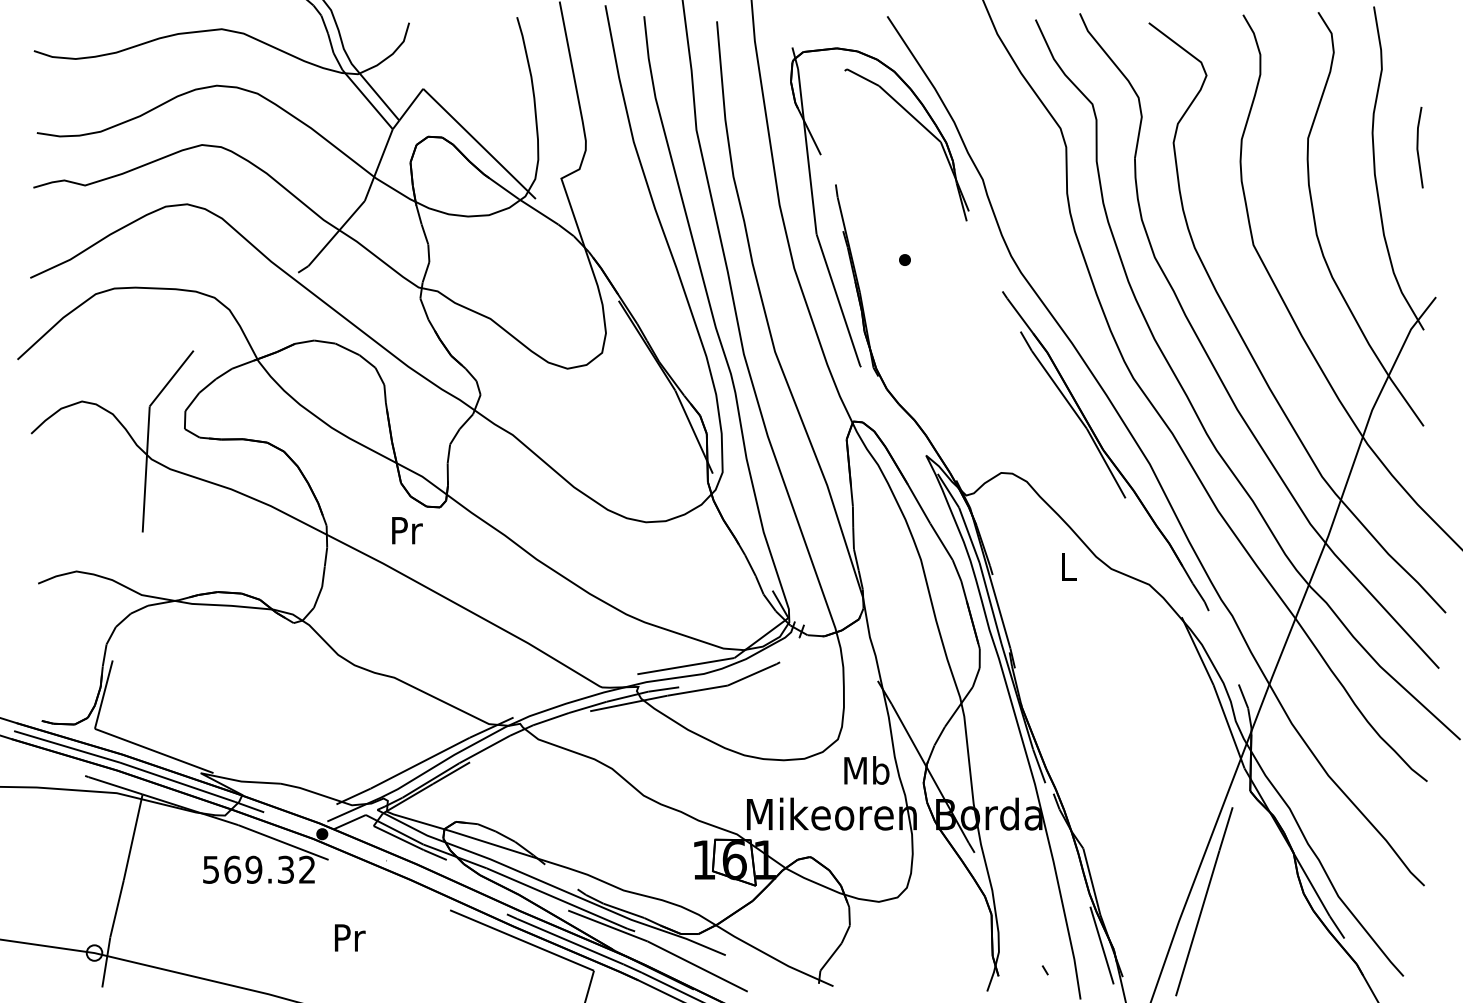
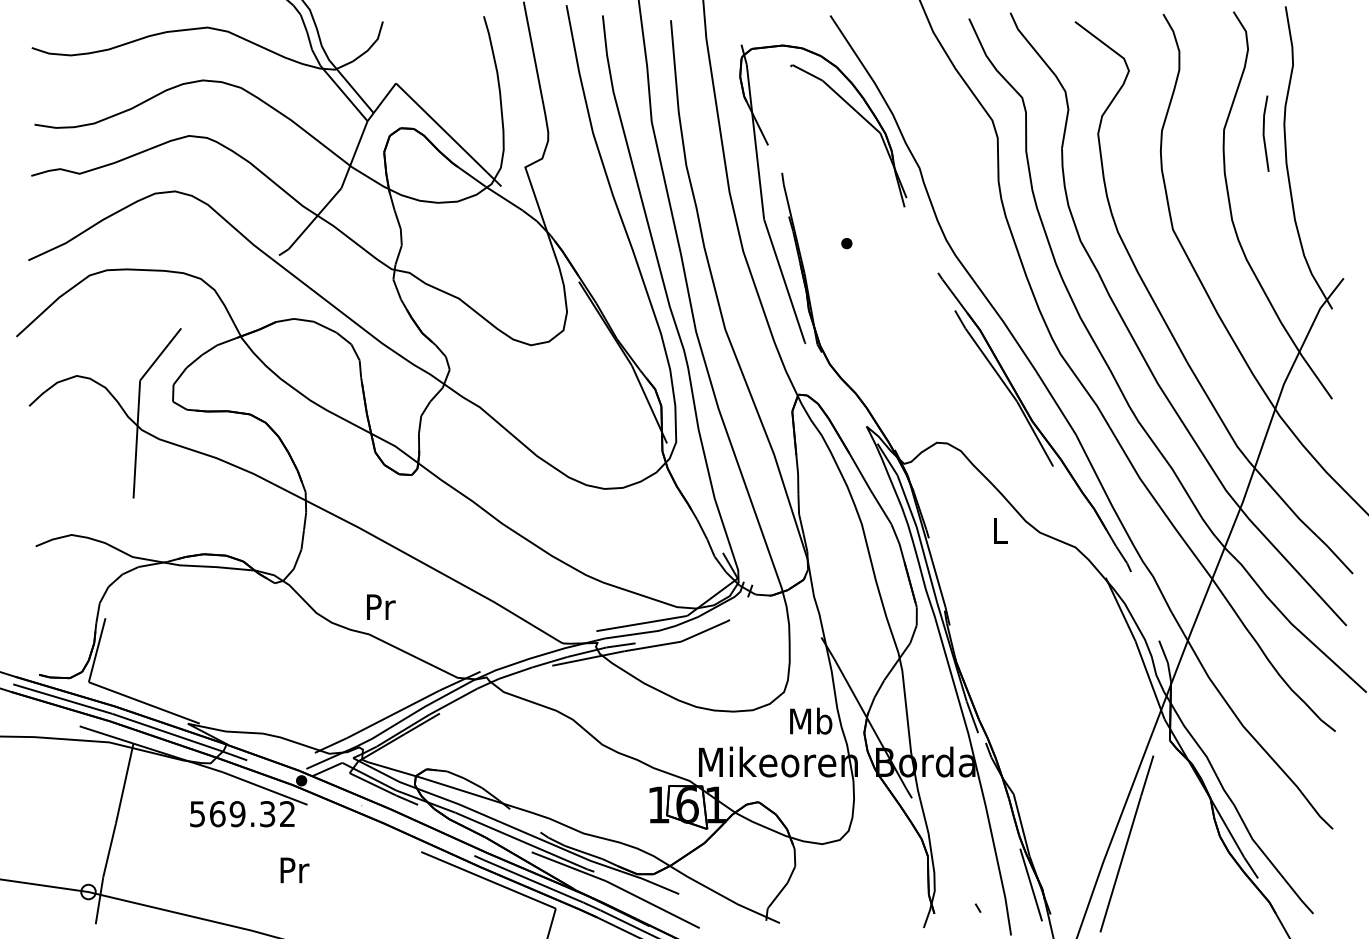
line: (1418, 147) -> (1264, 133), moved
text: (407, 530) -> (381, 607), moved
text: (350, 937) -> (295, 869), moved

